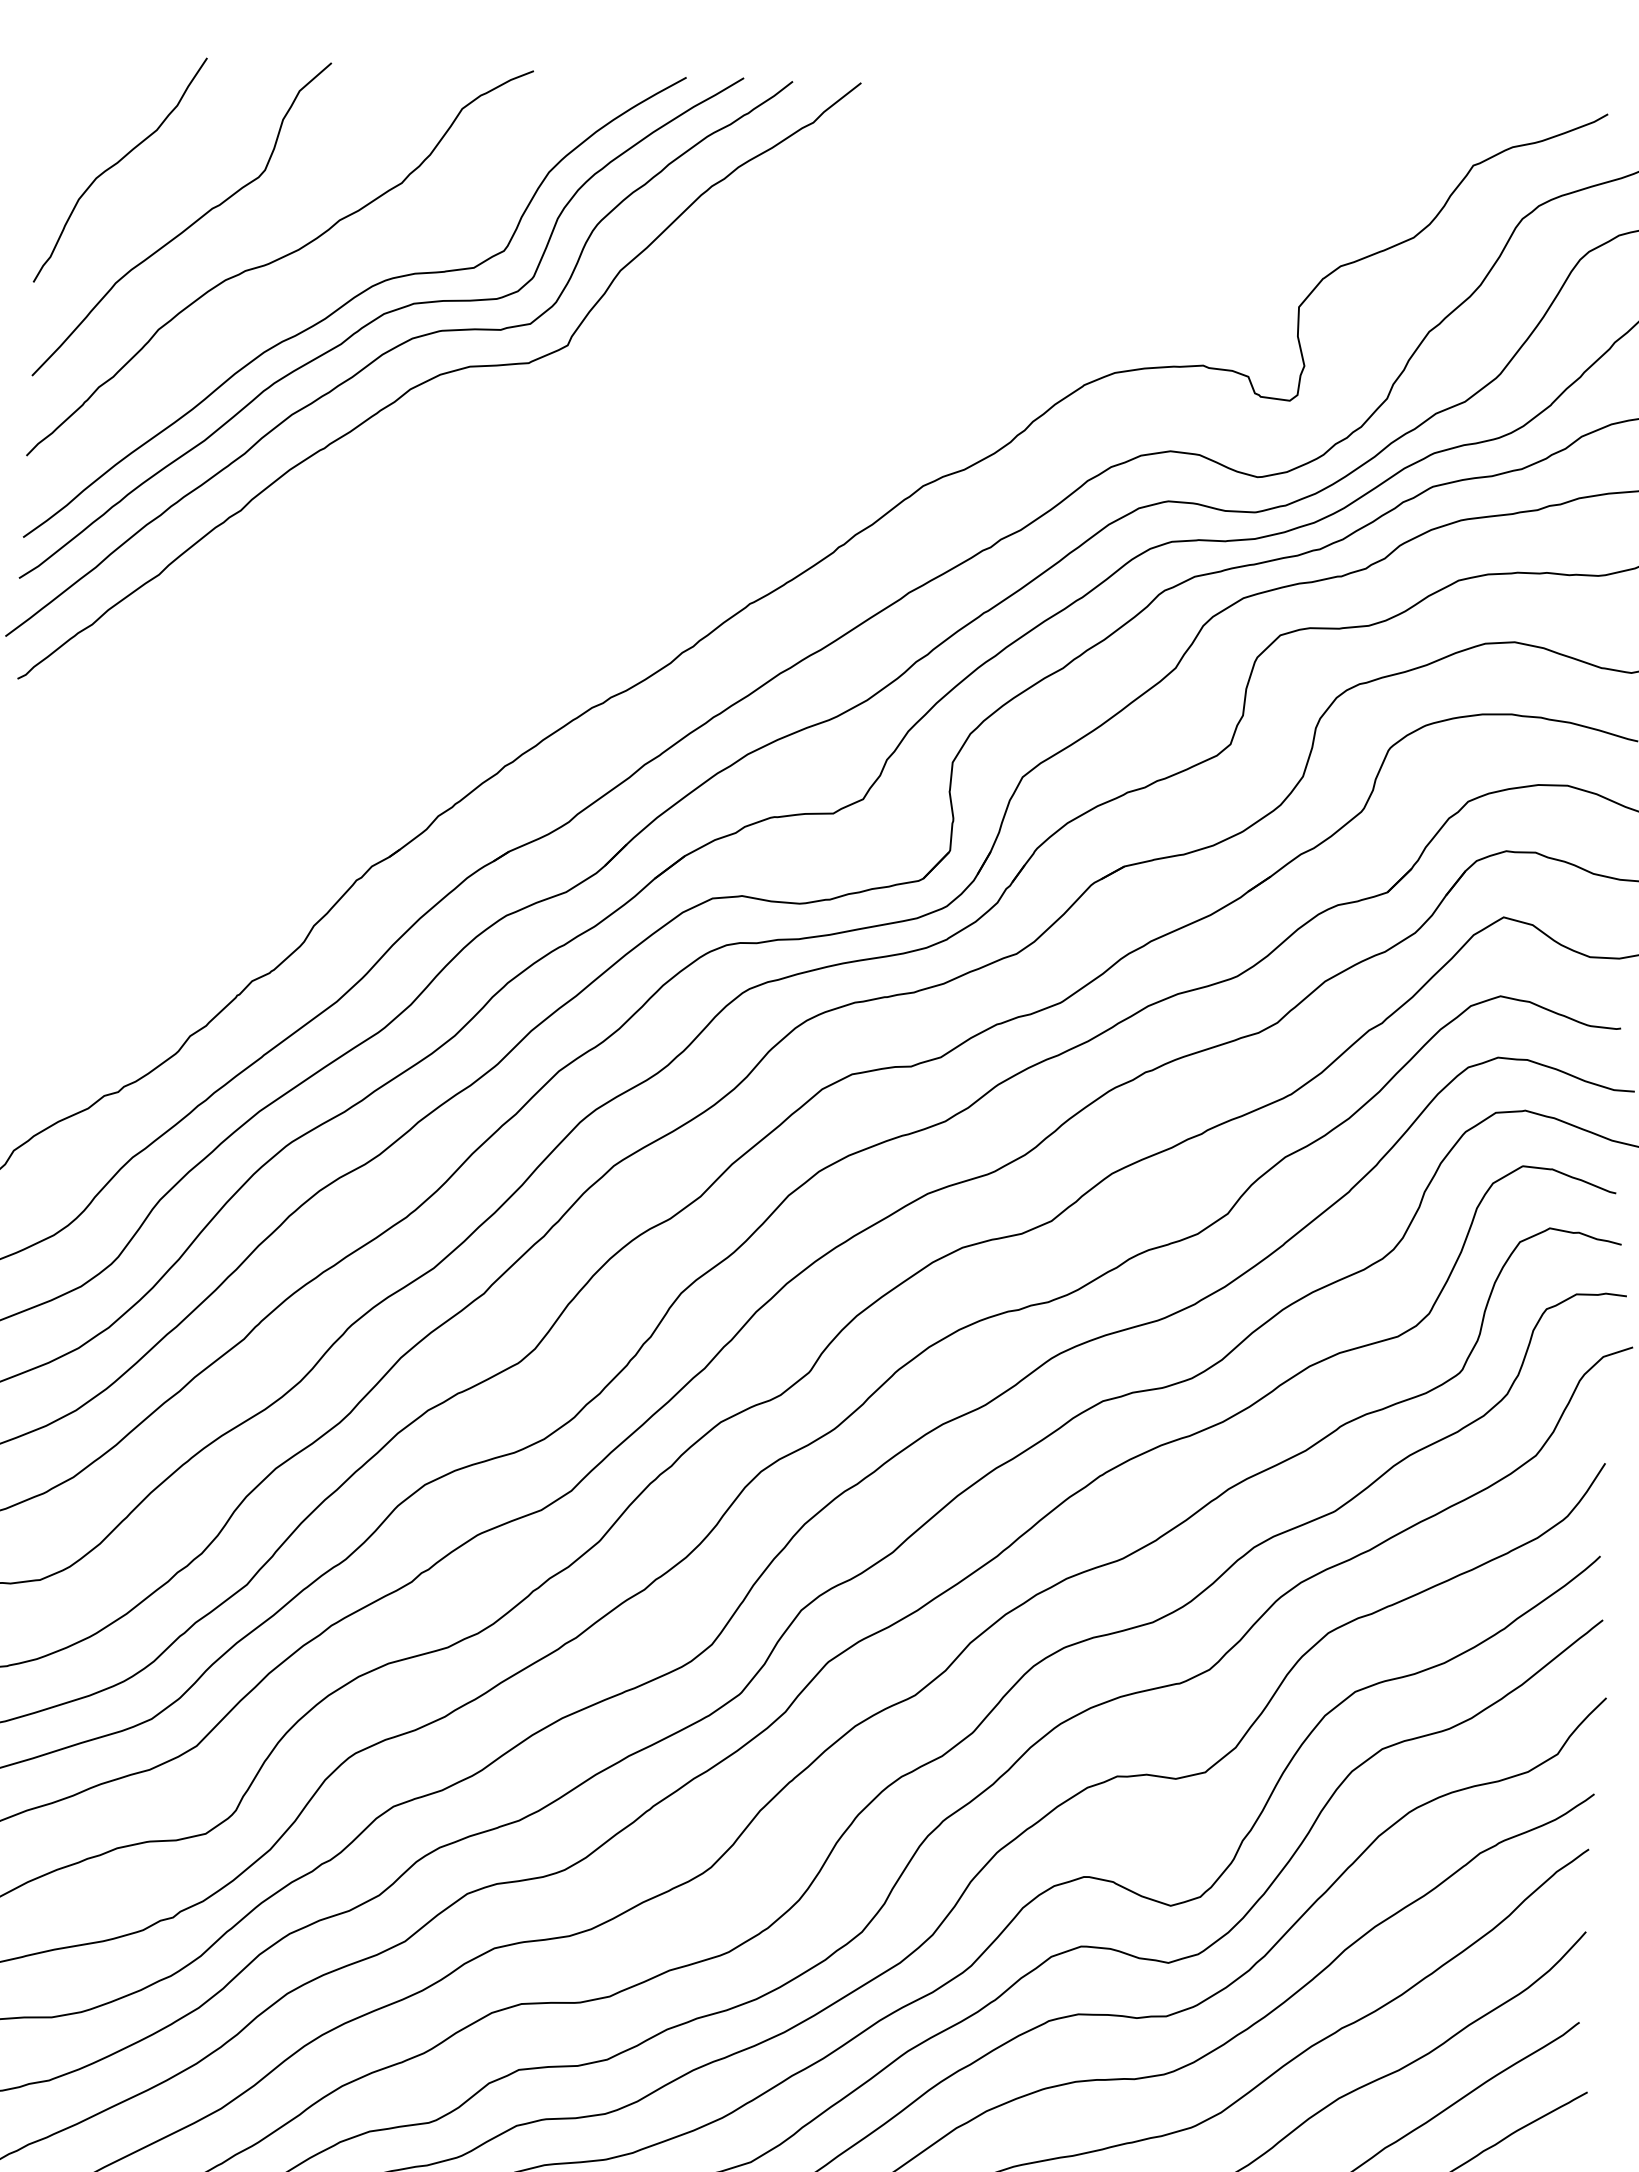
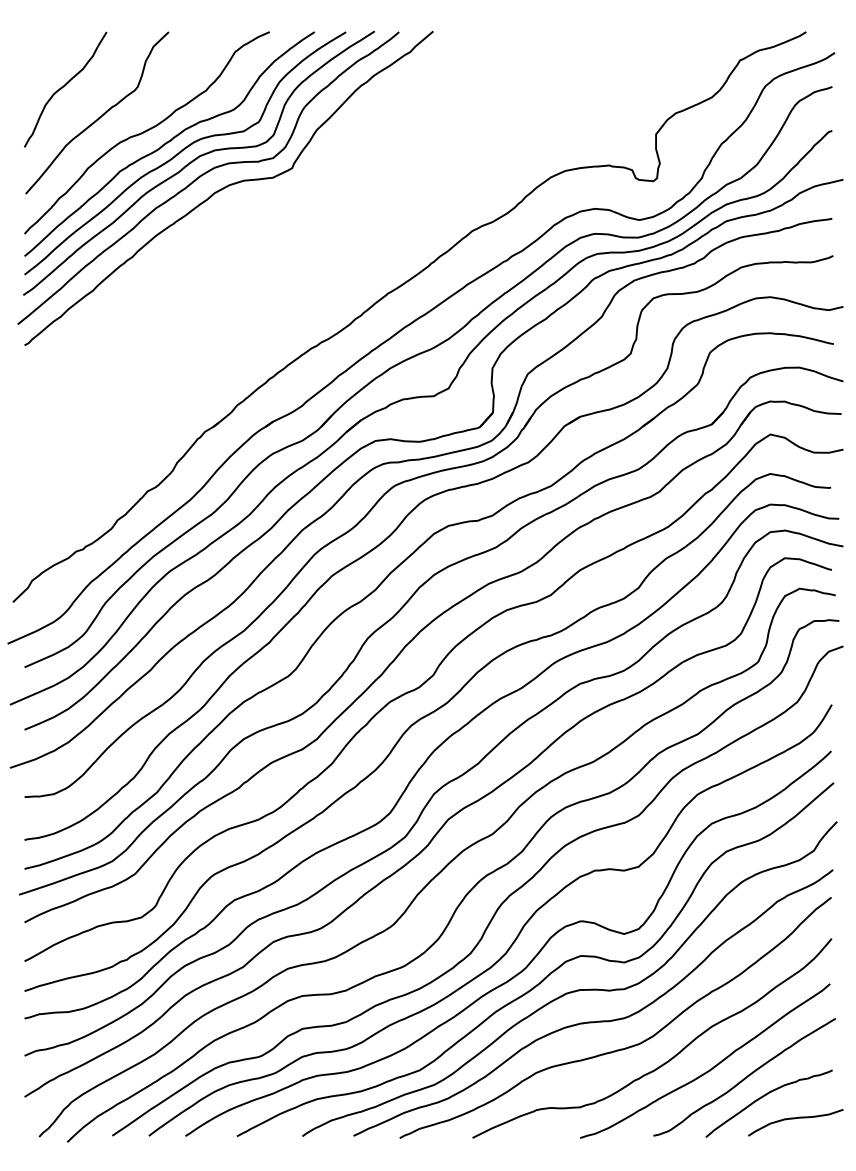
curve: (324, 284) -> (169, 142), added

